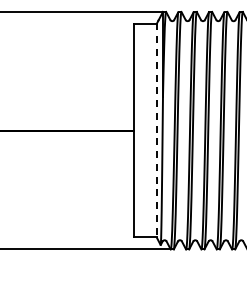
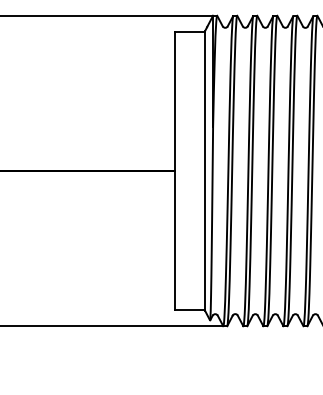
line: (156, 131) -> (204, 172), dashed -> solid

